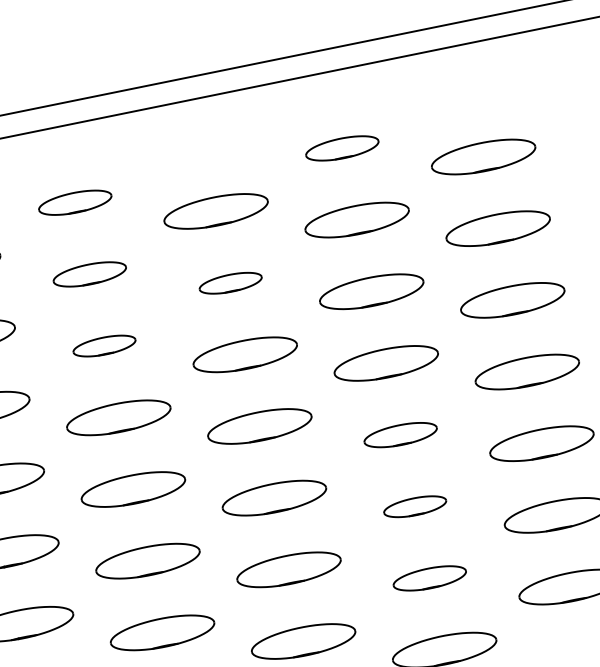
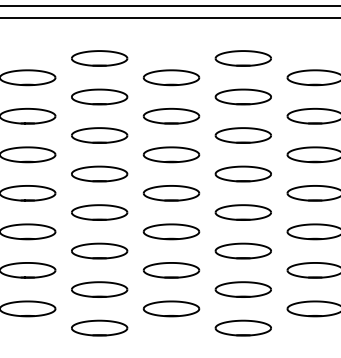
part: (340, 148) -> (242, 58), size x1.43
part: (74, 202) -> (99, 58), size x1.43
part: (89, 273) -> (99, 96), size x1.43
part: (230, 283) -> (171, 116), size x1.67
part: (104, 346) -> (99, 135), size x1.67
part: (399, 435) -> (242, 212), size x1.43
part: (413, 505) -> (242, 250), size x1.67
part: (428, 578) -> (242, 289), size x1.43

